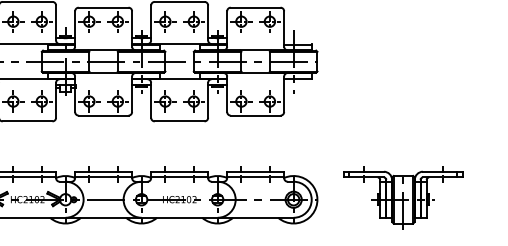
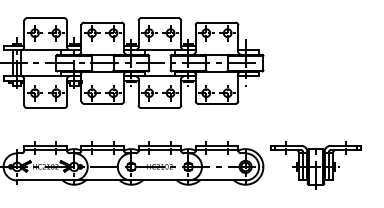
part: (402, 197) -> (315, 165), moved

